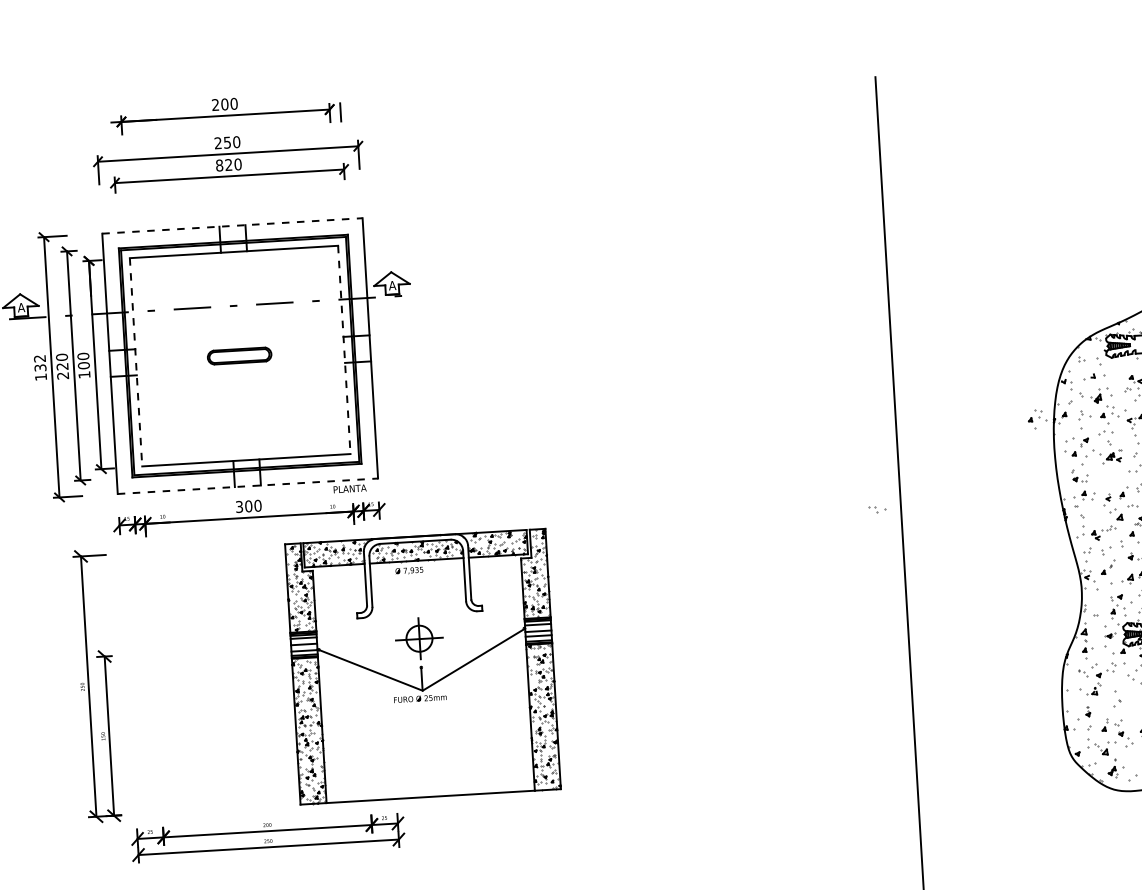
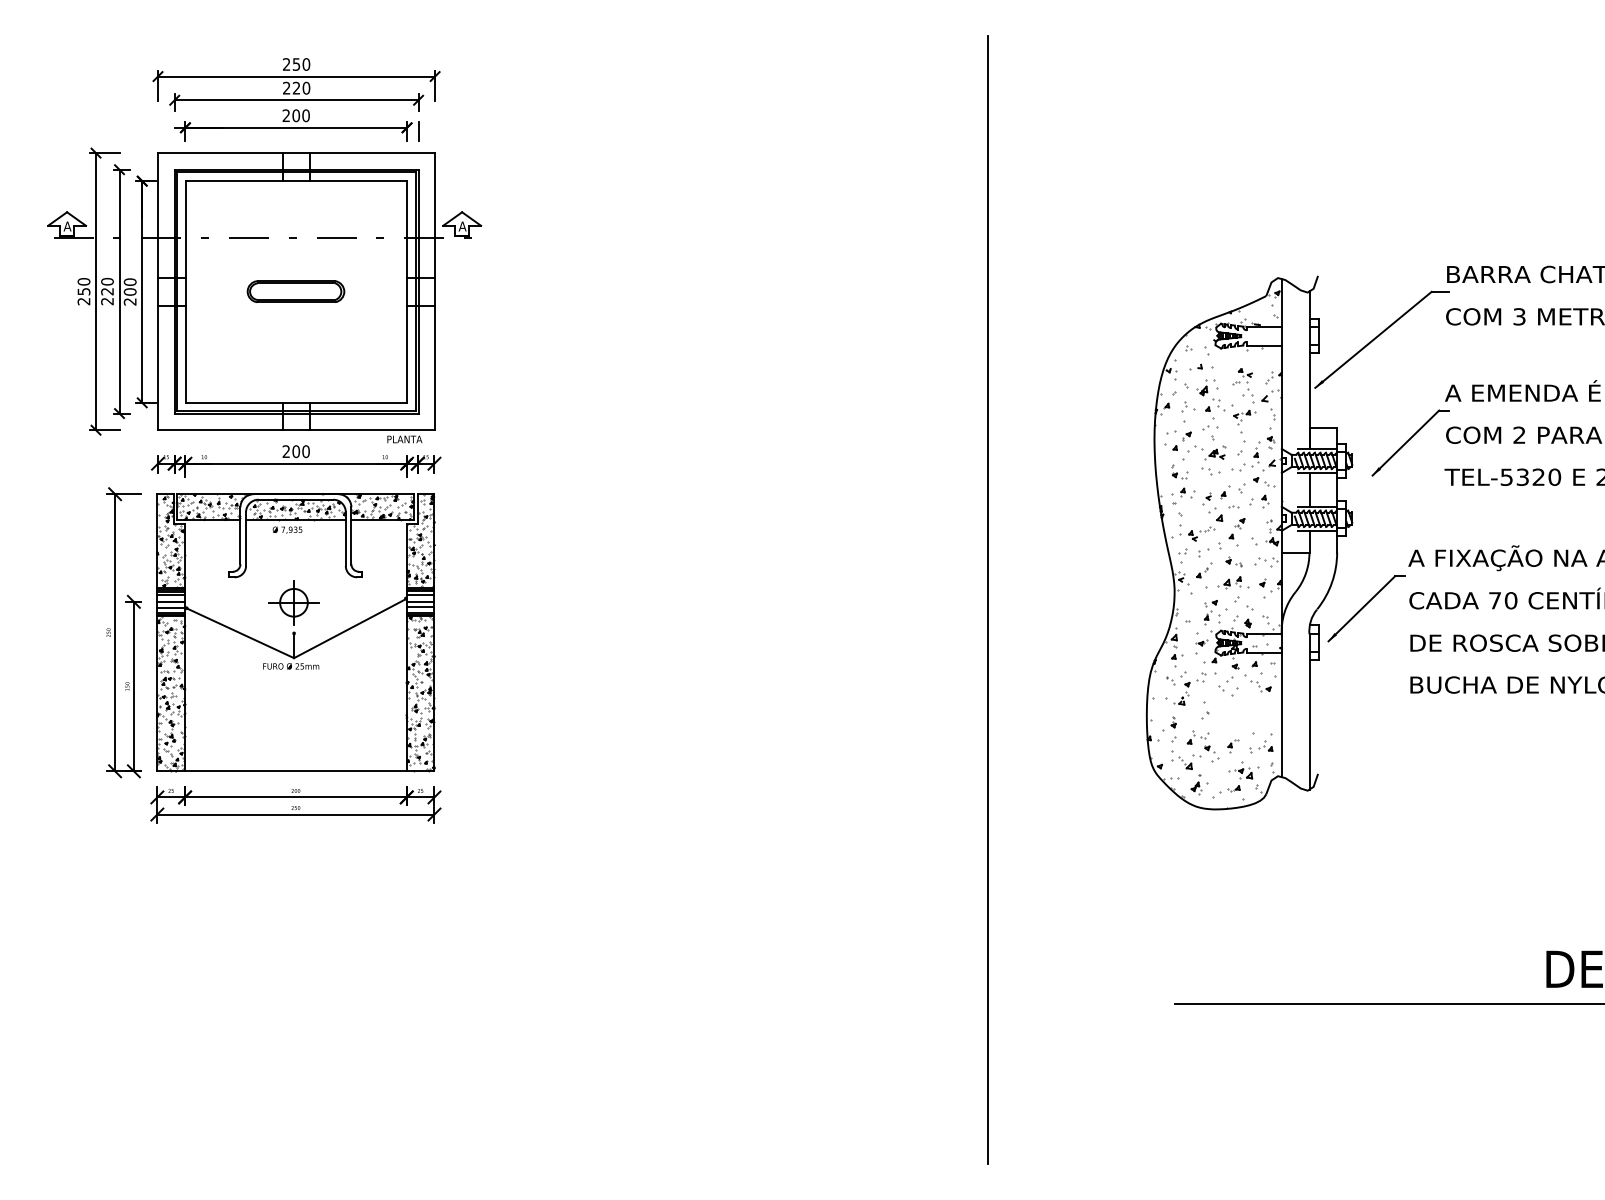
part: (225, 113) -> (296, 125), moved
text: (219, 164) -> (286, 87), 820 -> 220
line: (232, 226) -> (296, 153), dashed -> solid
line: (344, 349) -> (407, 291), dashed -> solid
part: (239, 355) -> (295, 291), size x1.43
line: (135, 362) -> (185, 291), dashed -> solid
text: (40, 367) -> (83, 291), 132 -> 250
text: (83, 374) -> (129, 301), 100 -> 200
part: (1037, 418) -> (1138, 408), removed
line: (247, 486) -> (296, 430), dashed -> solid
text: (238, 506) -> (285, 451), 300 -> 200
part: (877, 509) -> (1210, 471), moved
part: (422, 666) -> (295, 632), moved

